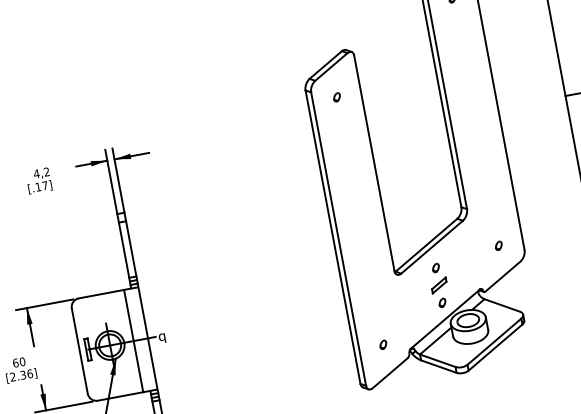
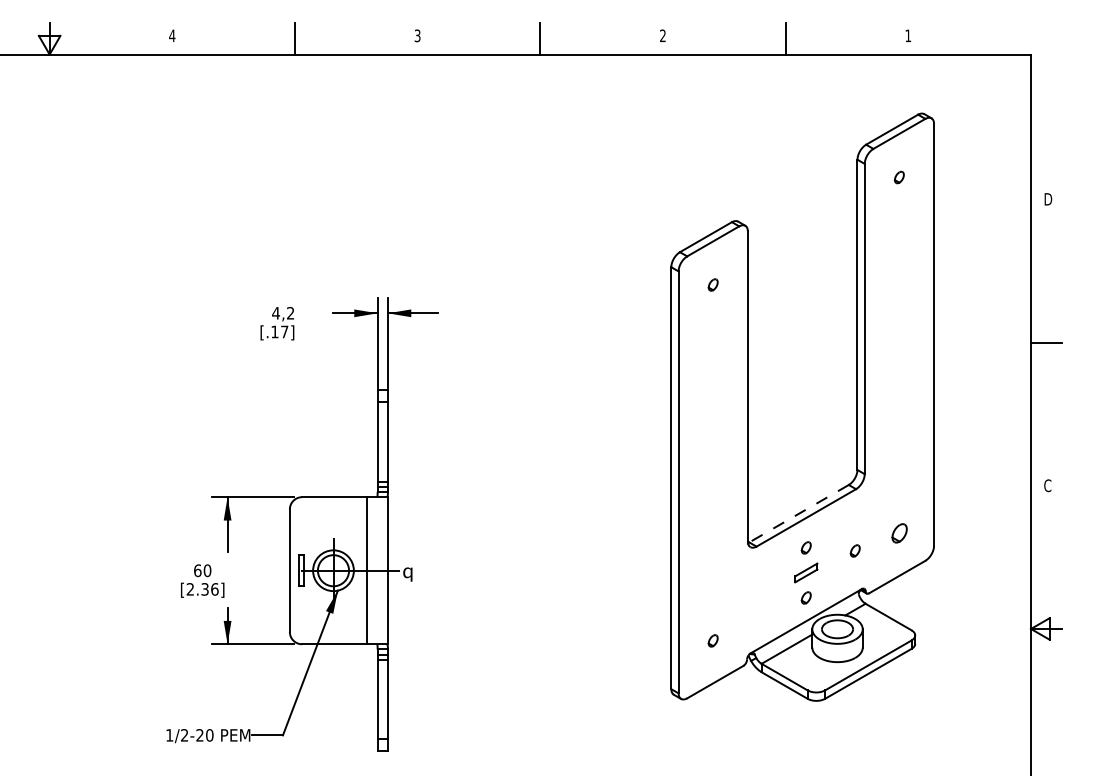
line: (426, 245) -> (798, 513), solid -> dashed
part: (498, 246) -> (898, 533), size x1.6
part: (469, 263) -> (854, 550), added

